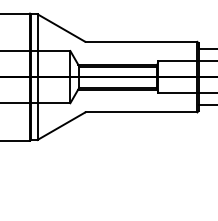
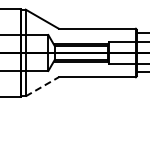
line: (61, 125) -> (42, 86), solid -> dashed

